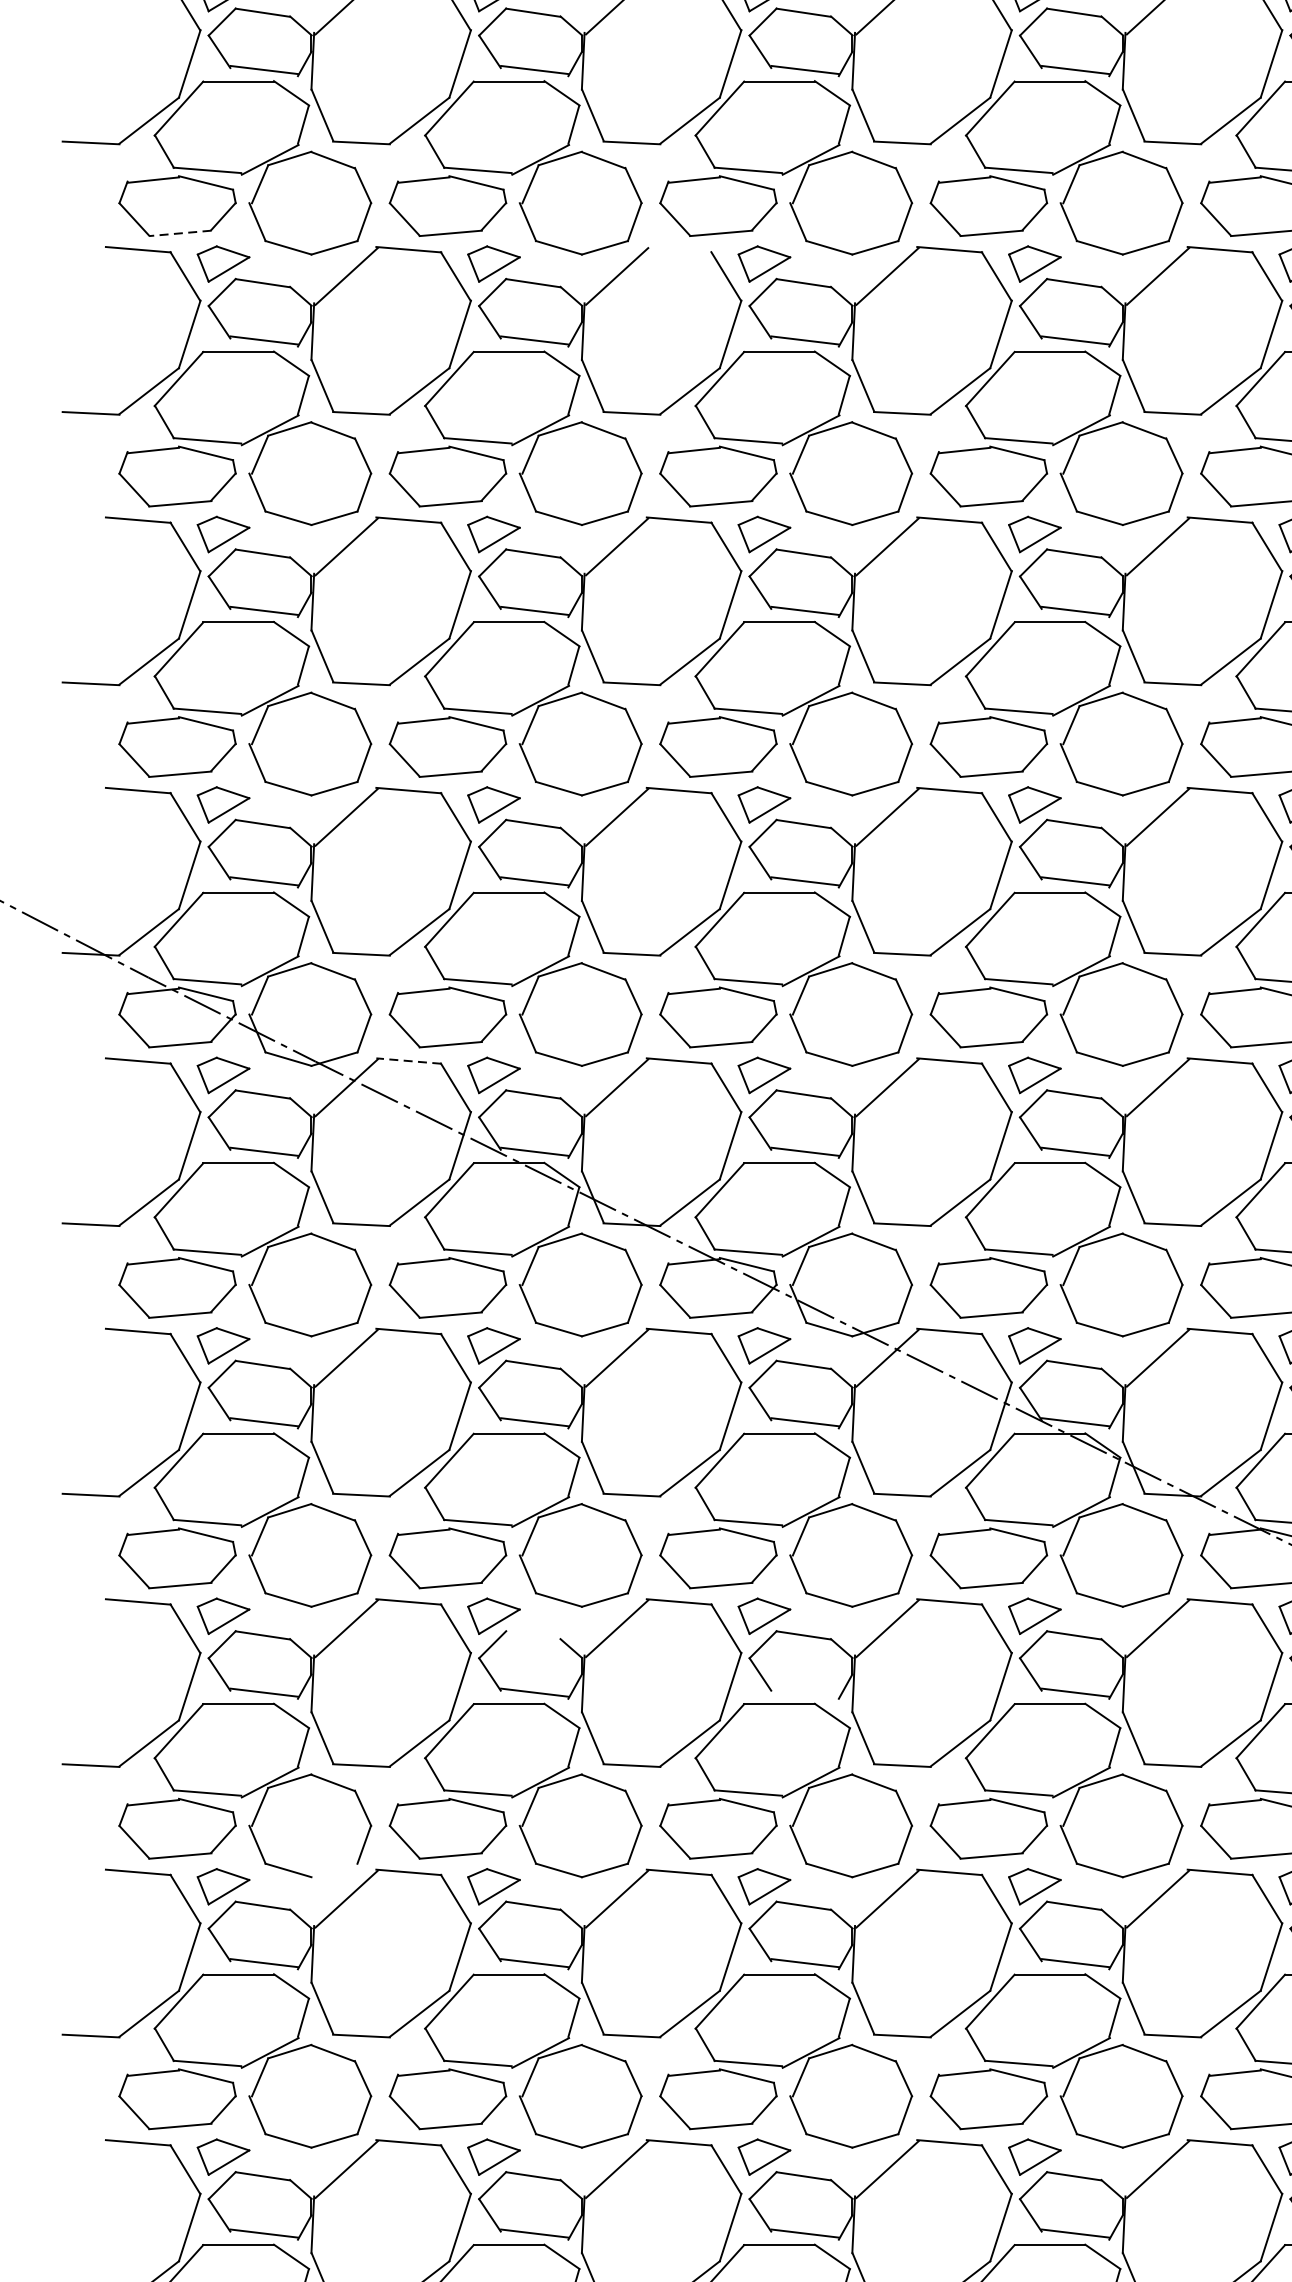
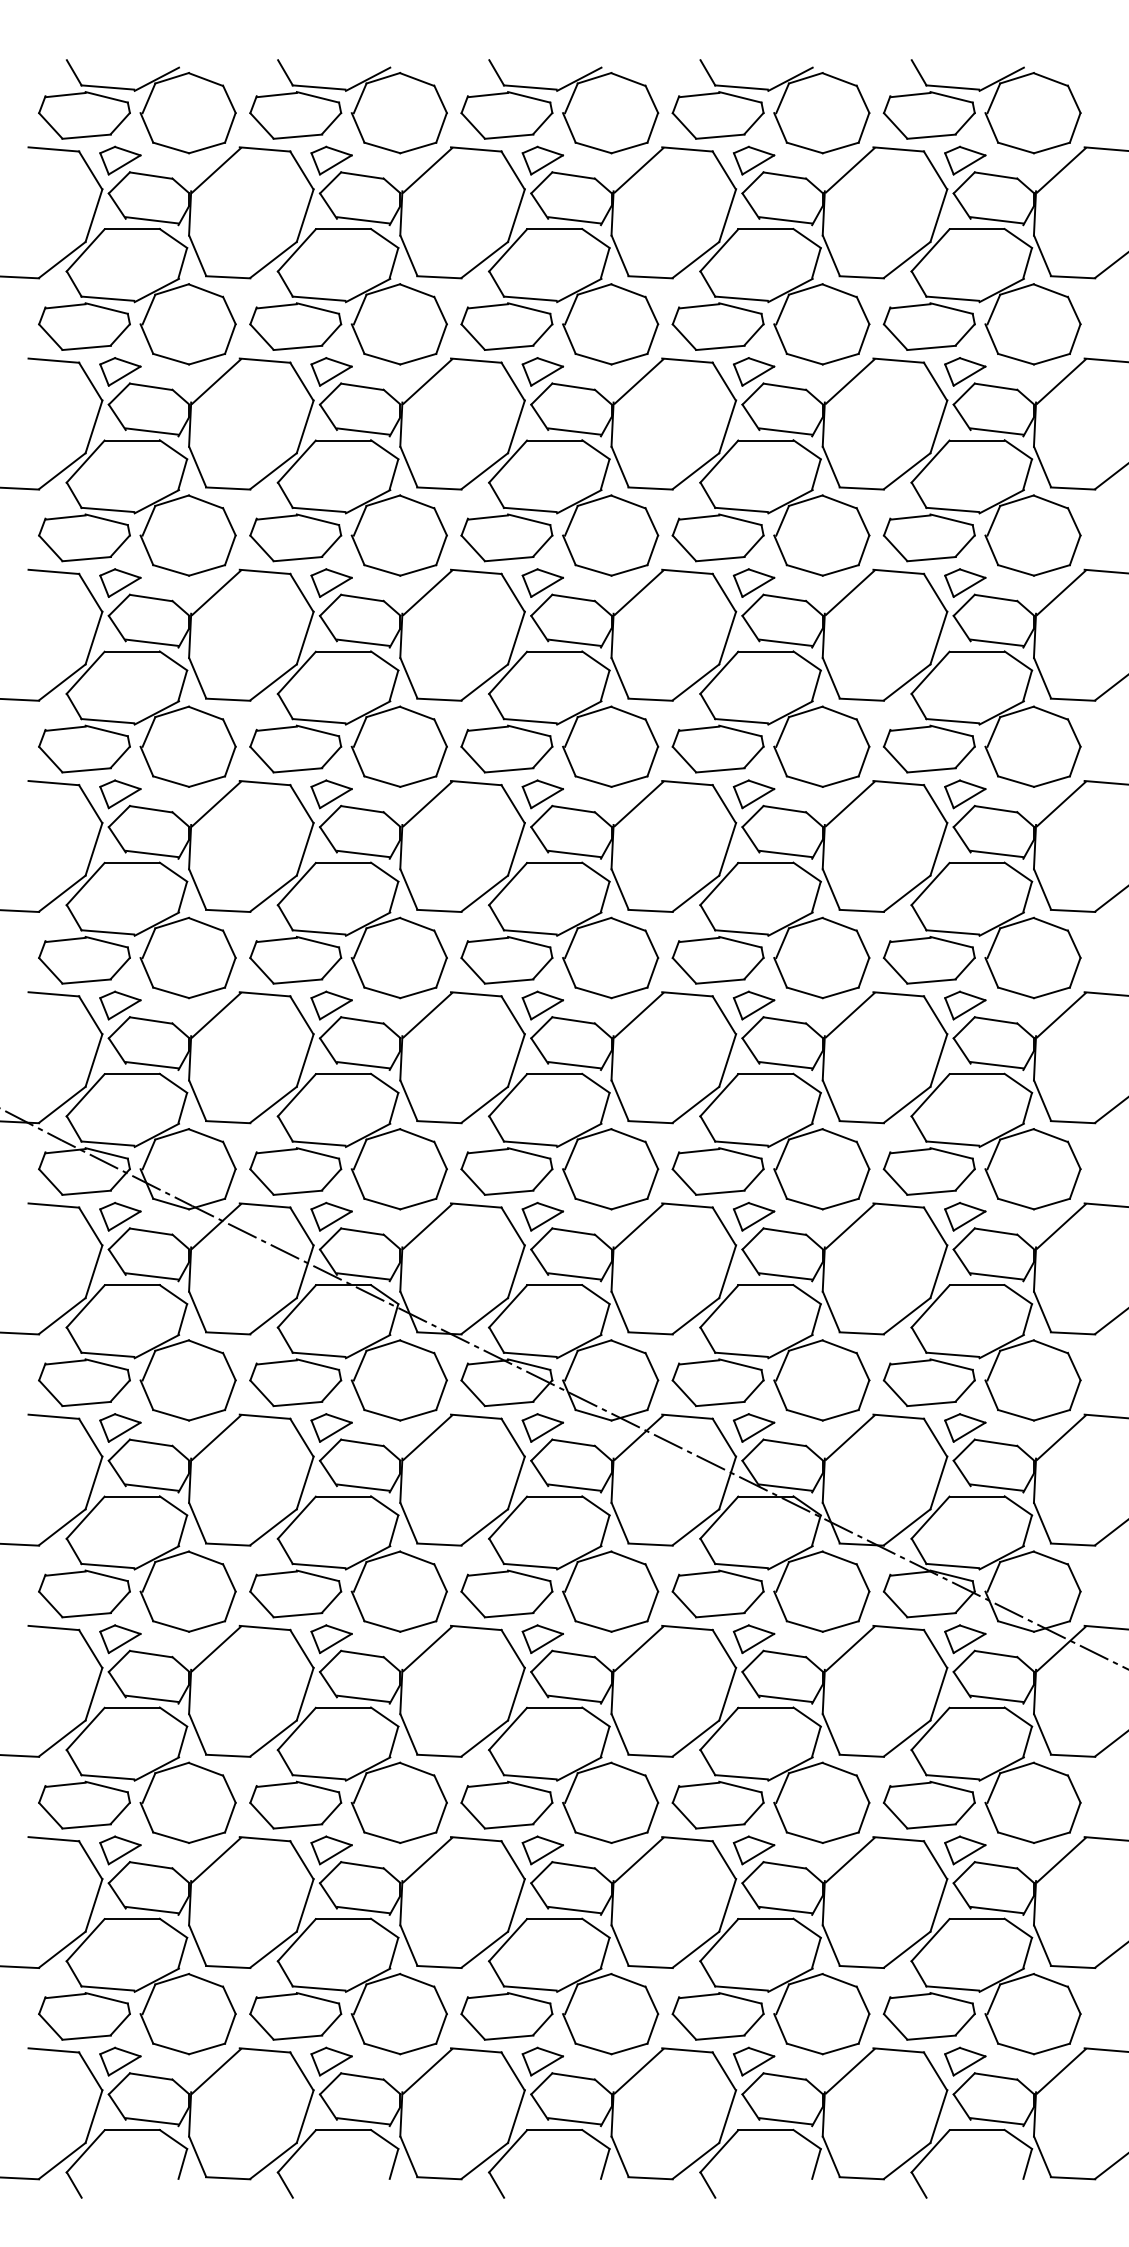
line: (180, 233) -> (86, 559), dashed -> solid
line: (678, 249) -> (475, 571), added
line: (408, 1060) -> (264, 1205), dashed -> solid
line: (533, 1634) -> (362, 1653), added
line: (804, 1692) -> (574, 1698), added
line: (335, 1870) -> (207, 1837), added

